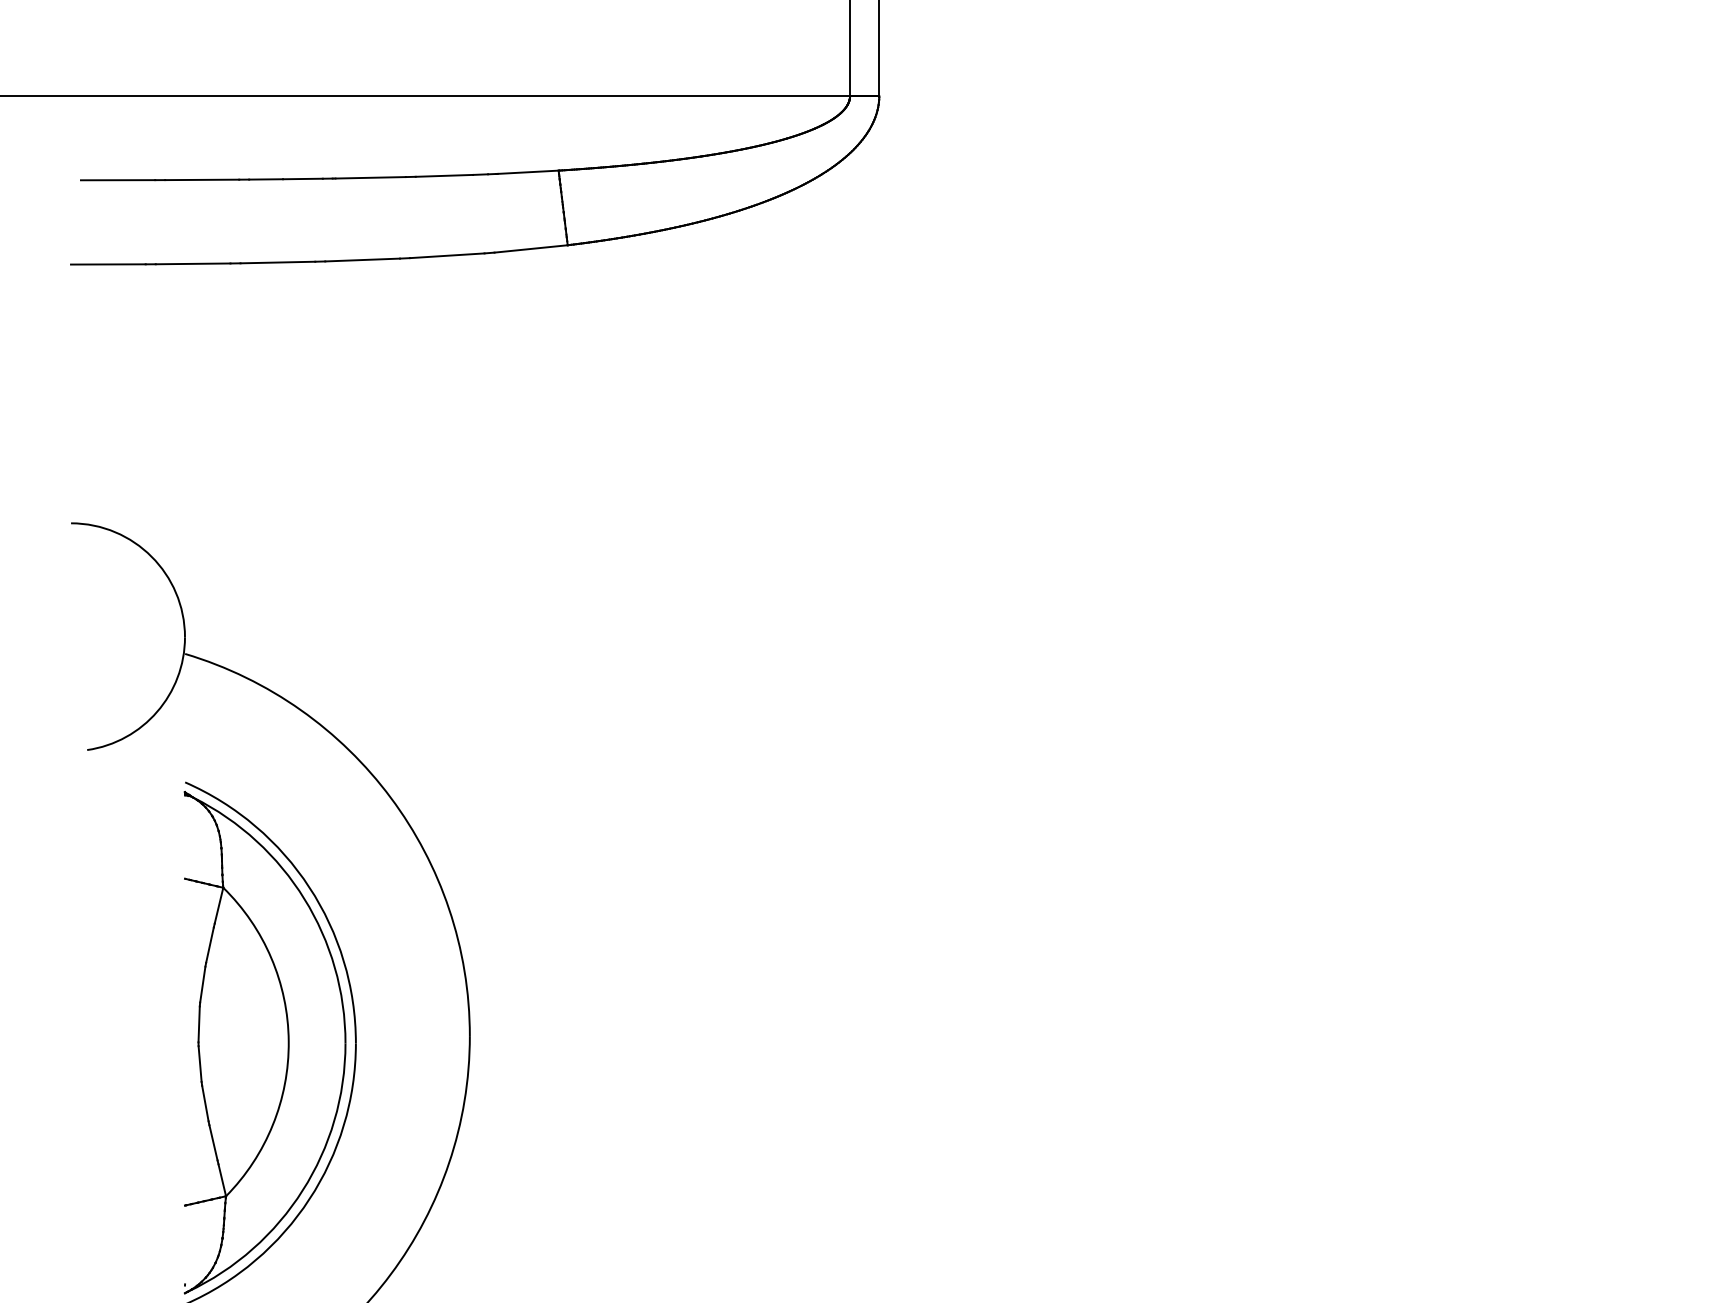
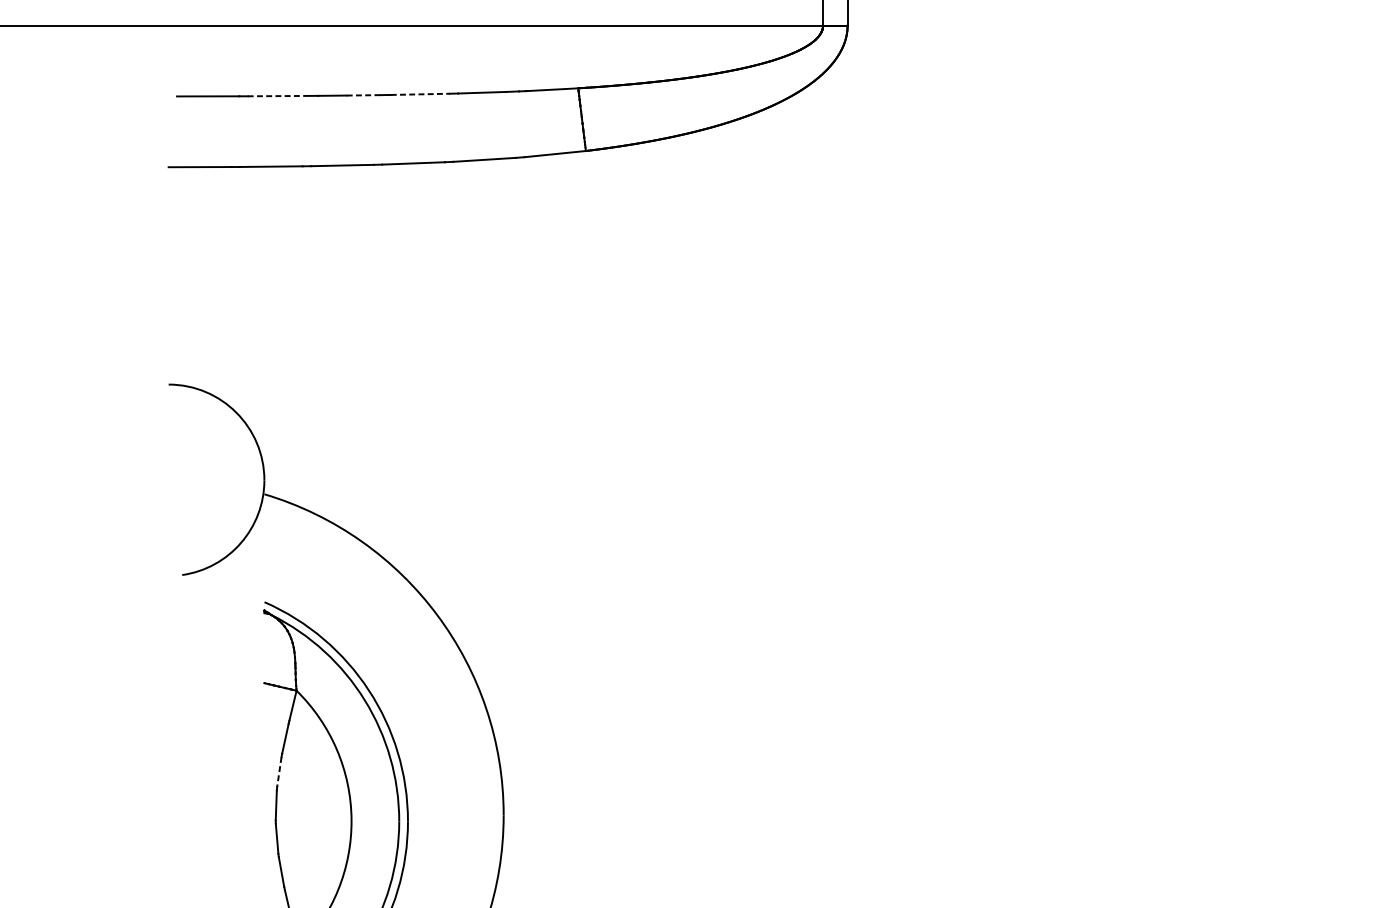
line: (371, 177) -> (421, 94), solid -> dashed
line: (202, 179) -> (279, 95), solid -> dashed
line: (302, 179) -> (363, 95), solid -> dashed
line: (202, 985) -> (279, 772), solid -> dashed

